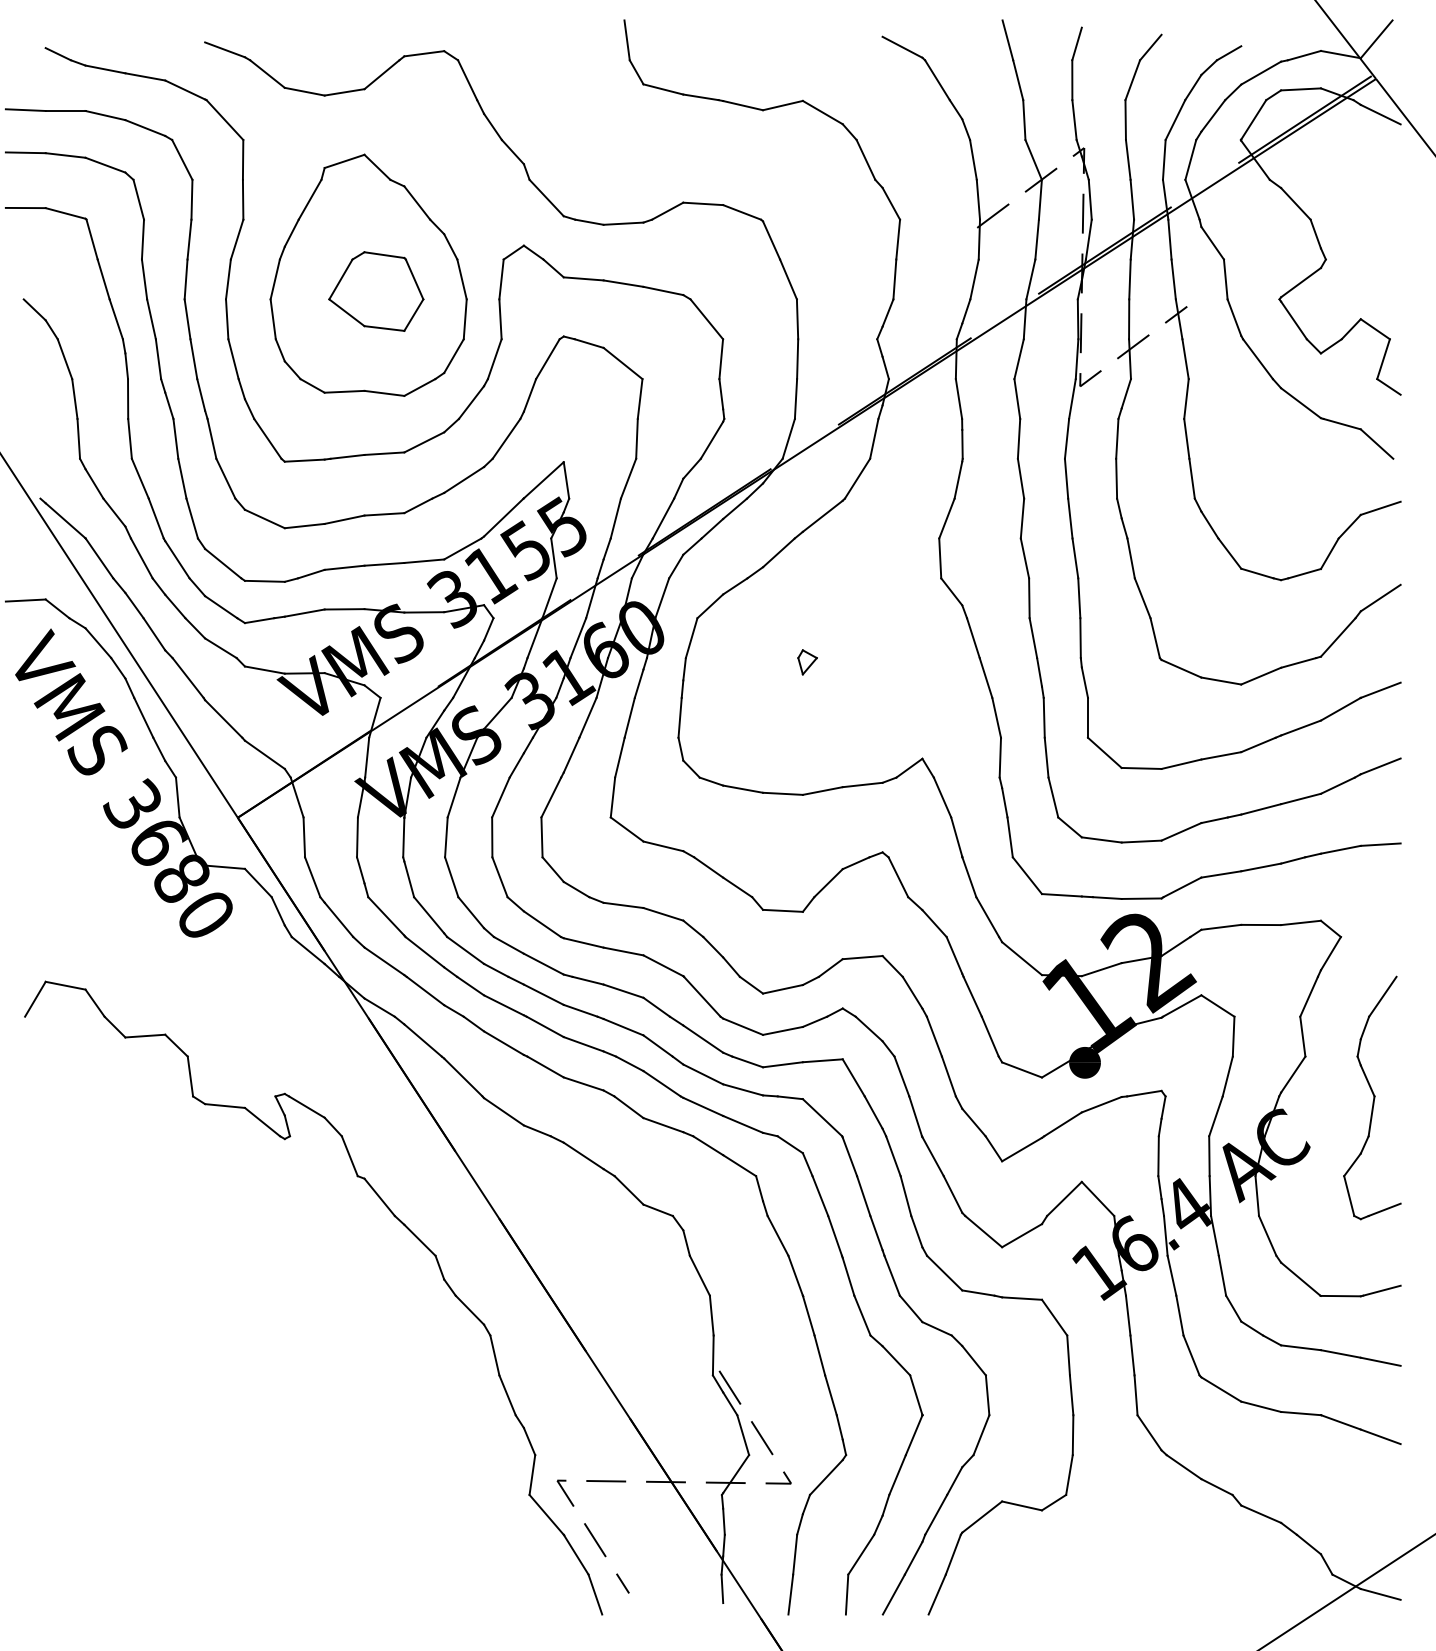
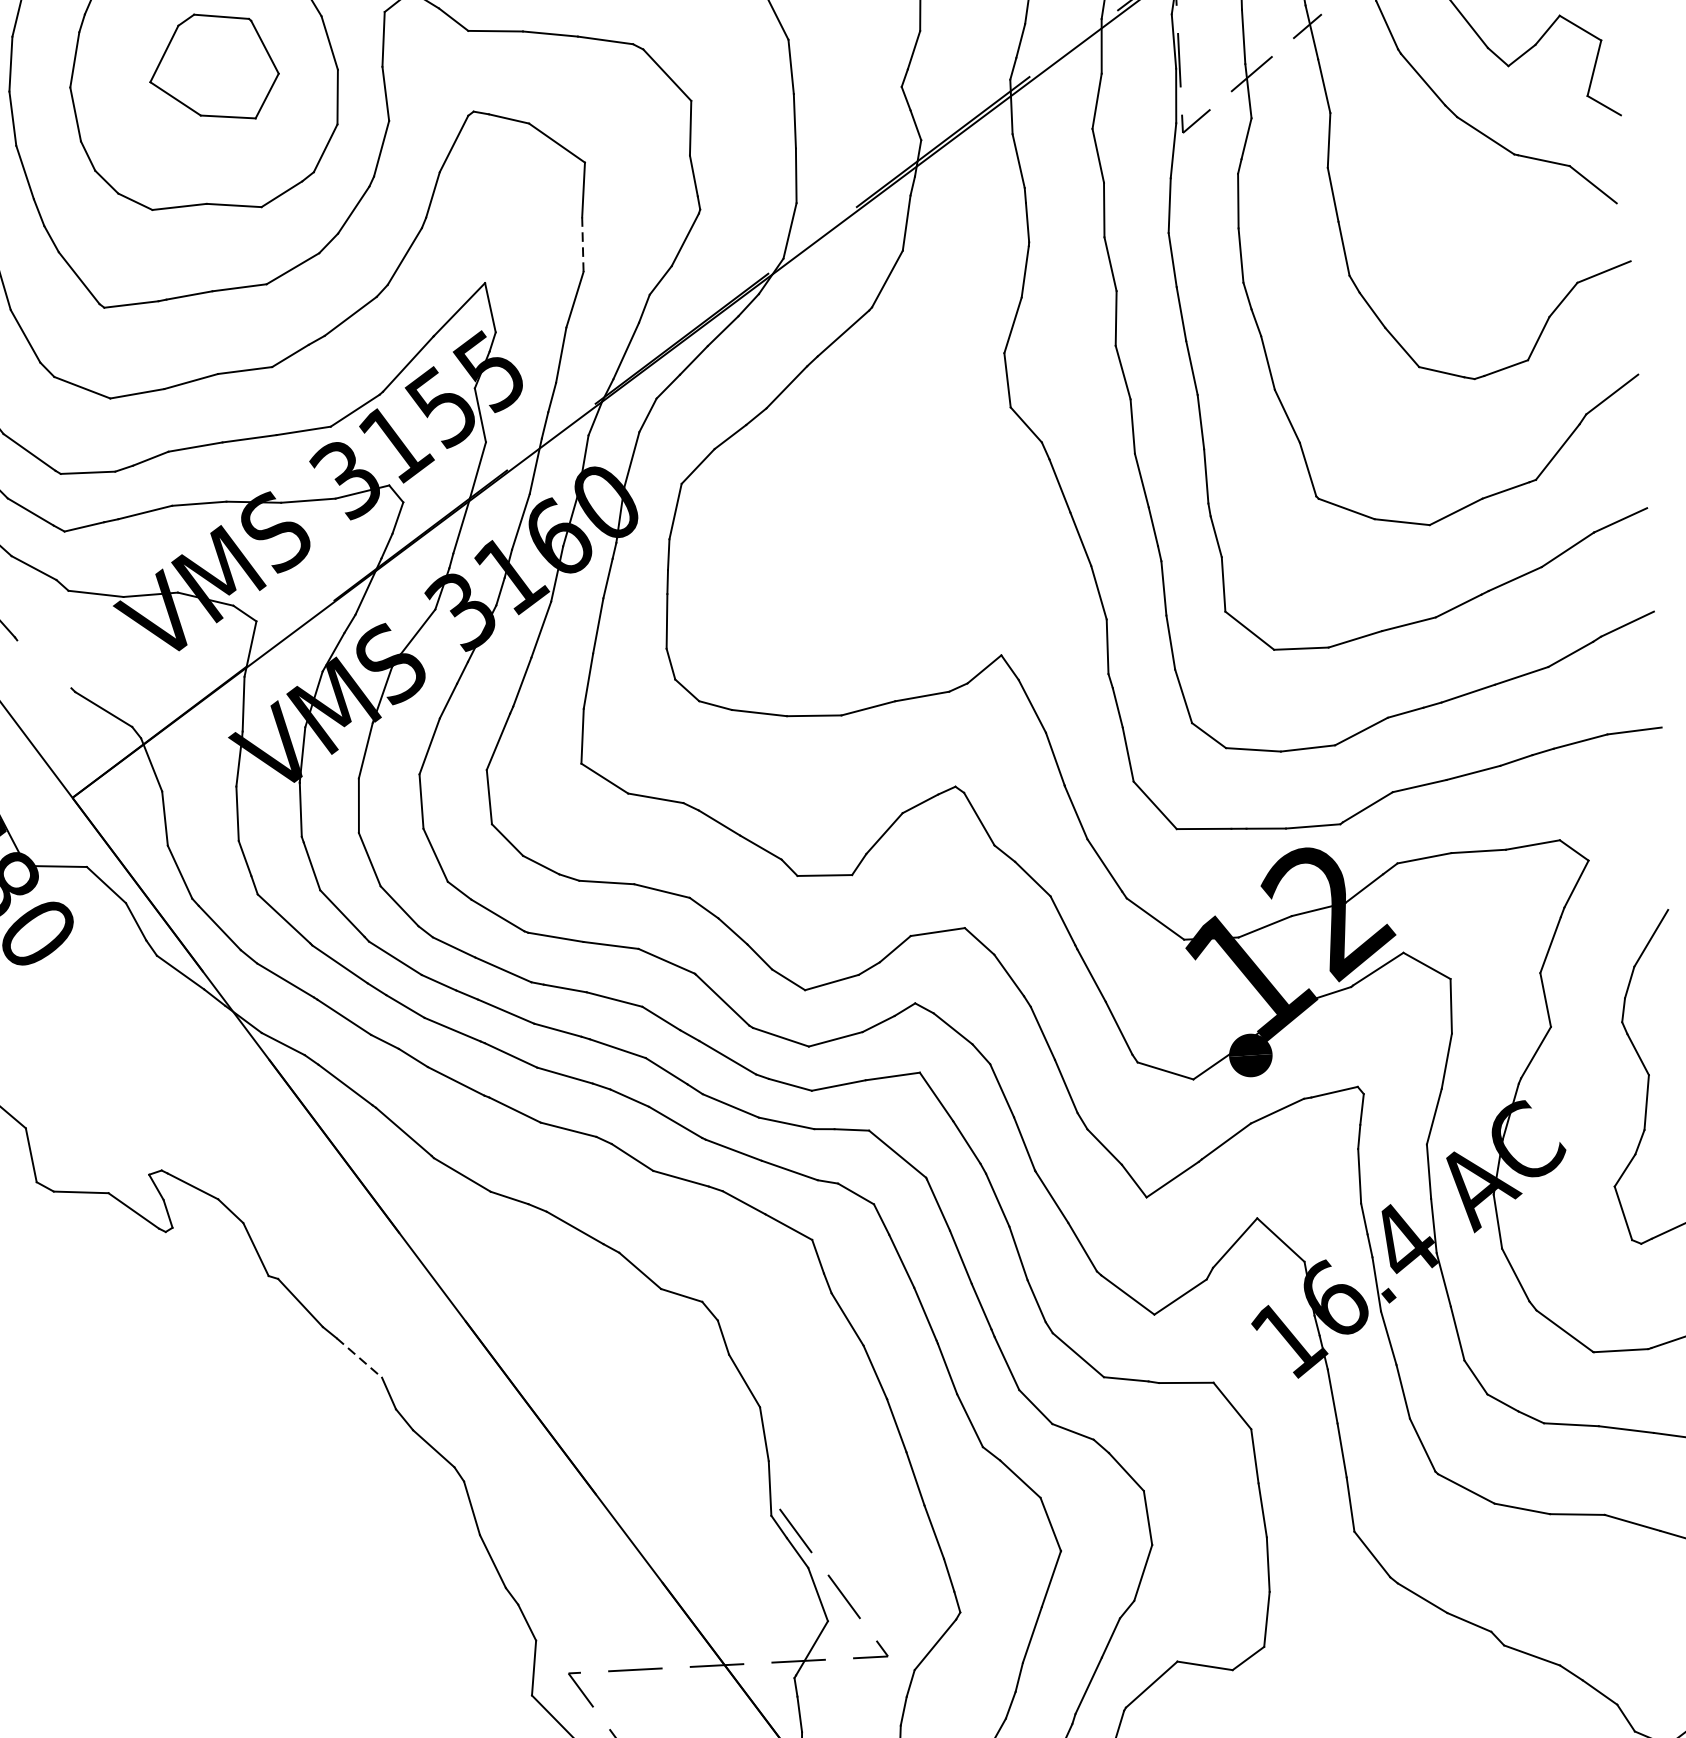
line: (636, 438) -> (582, 244), solid -> dashed
part: (807, 662) -> (835, 534), removed
line: (223, 718) -> (43, 663), removed
line: (420, 1240) -> (360, 1358), solid -> dashed

